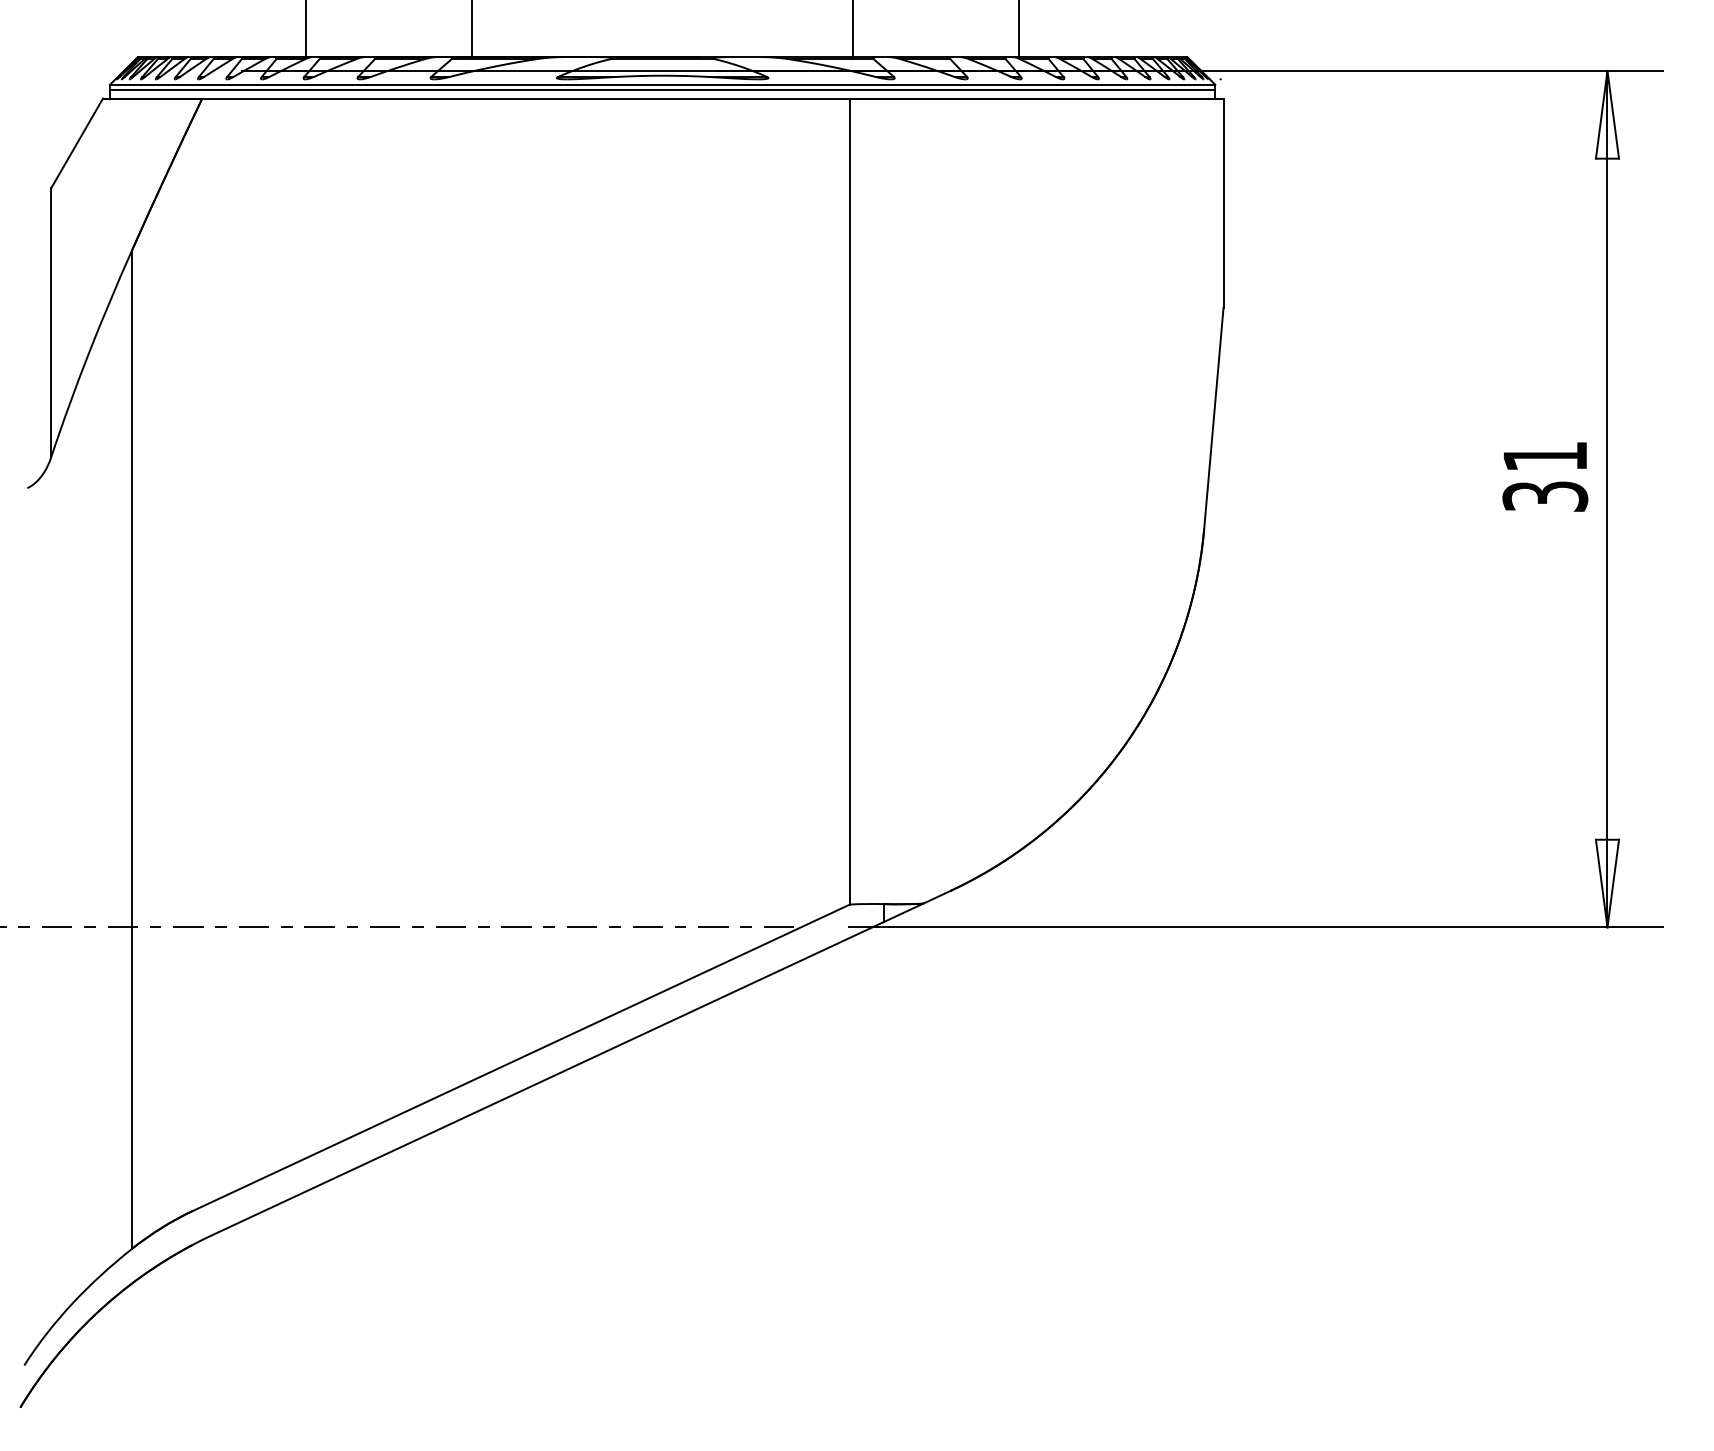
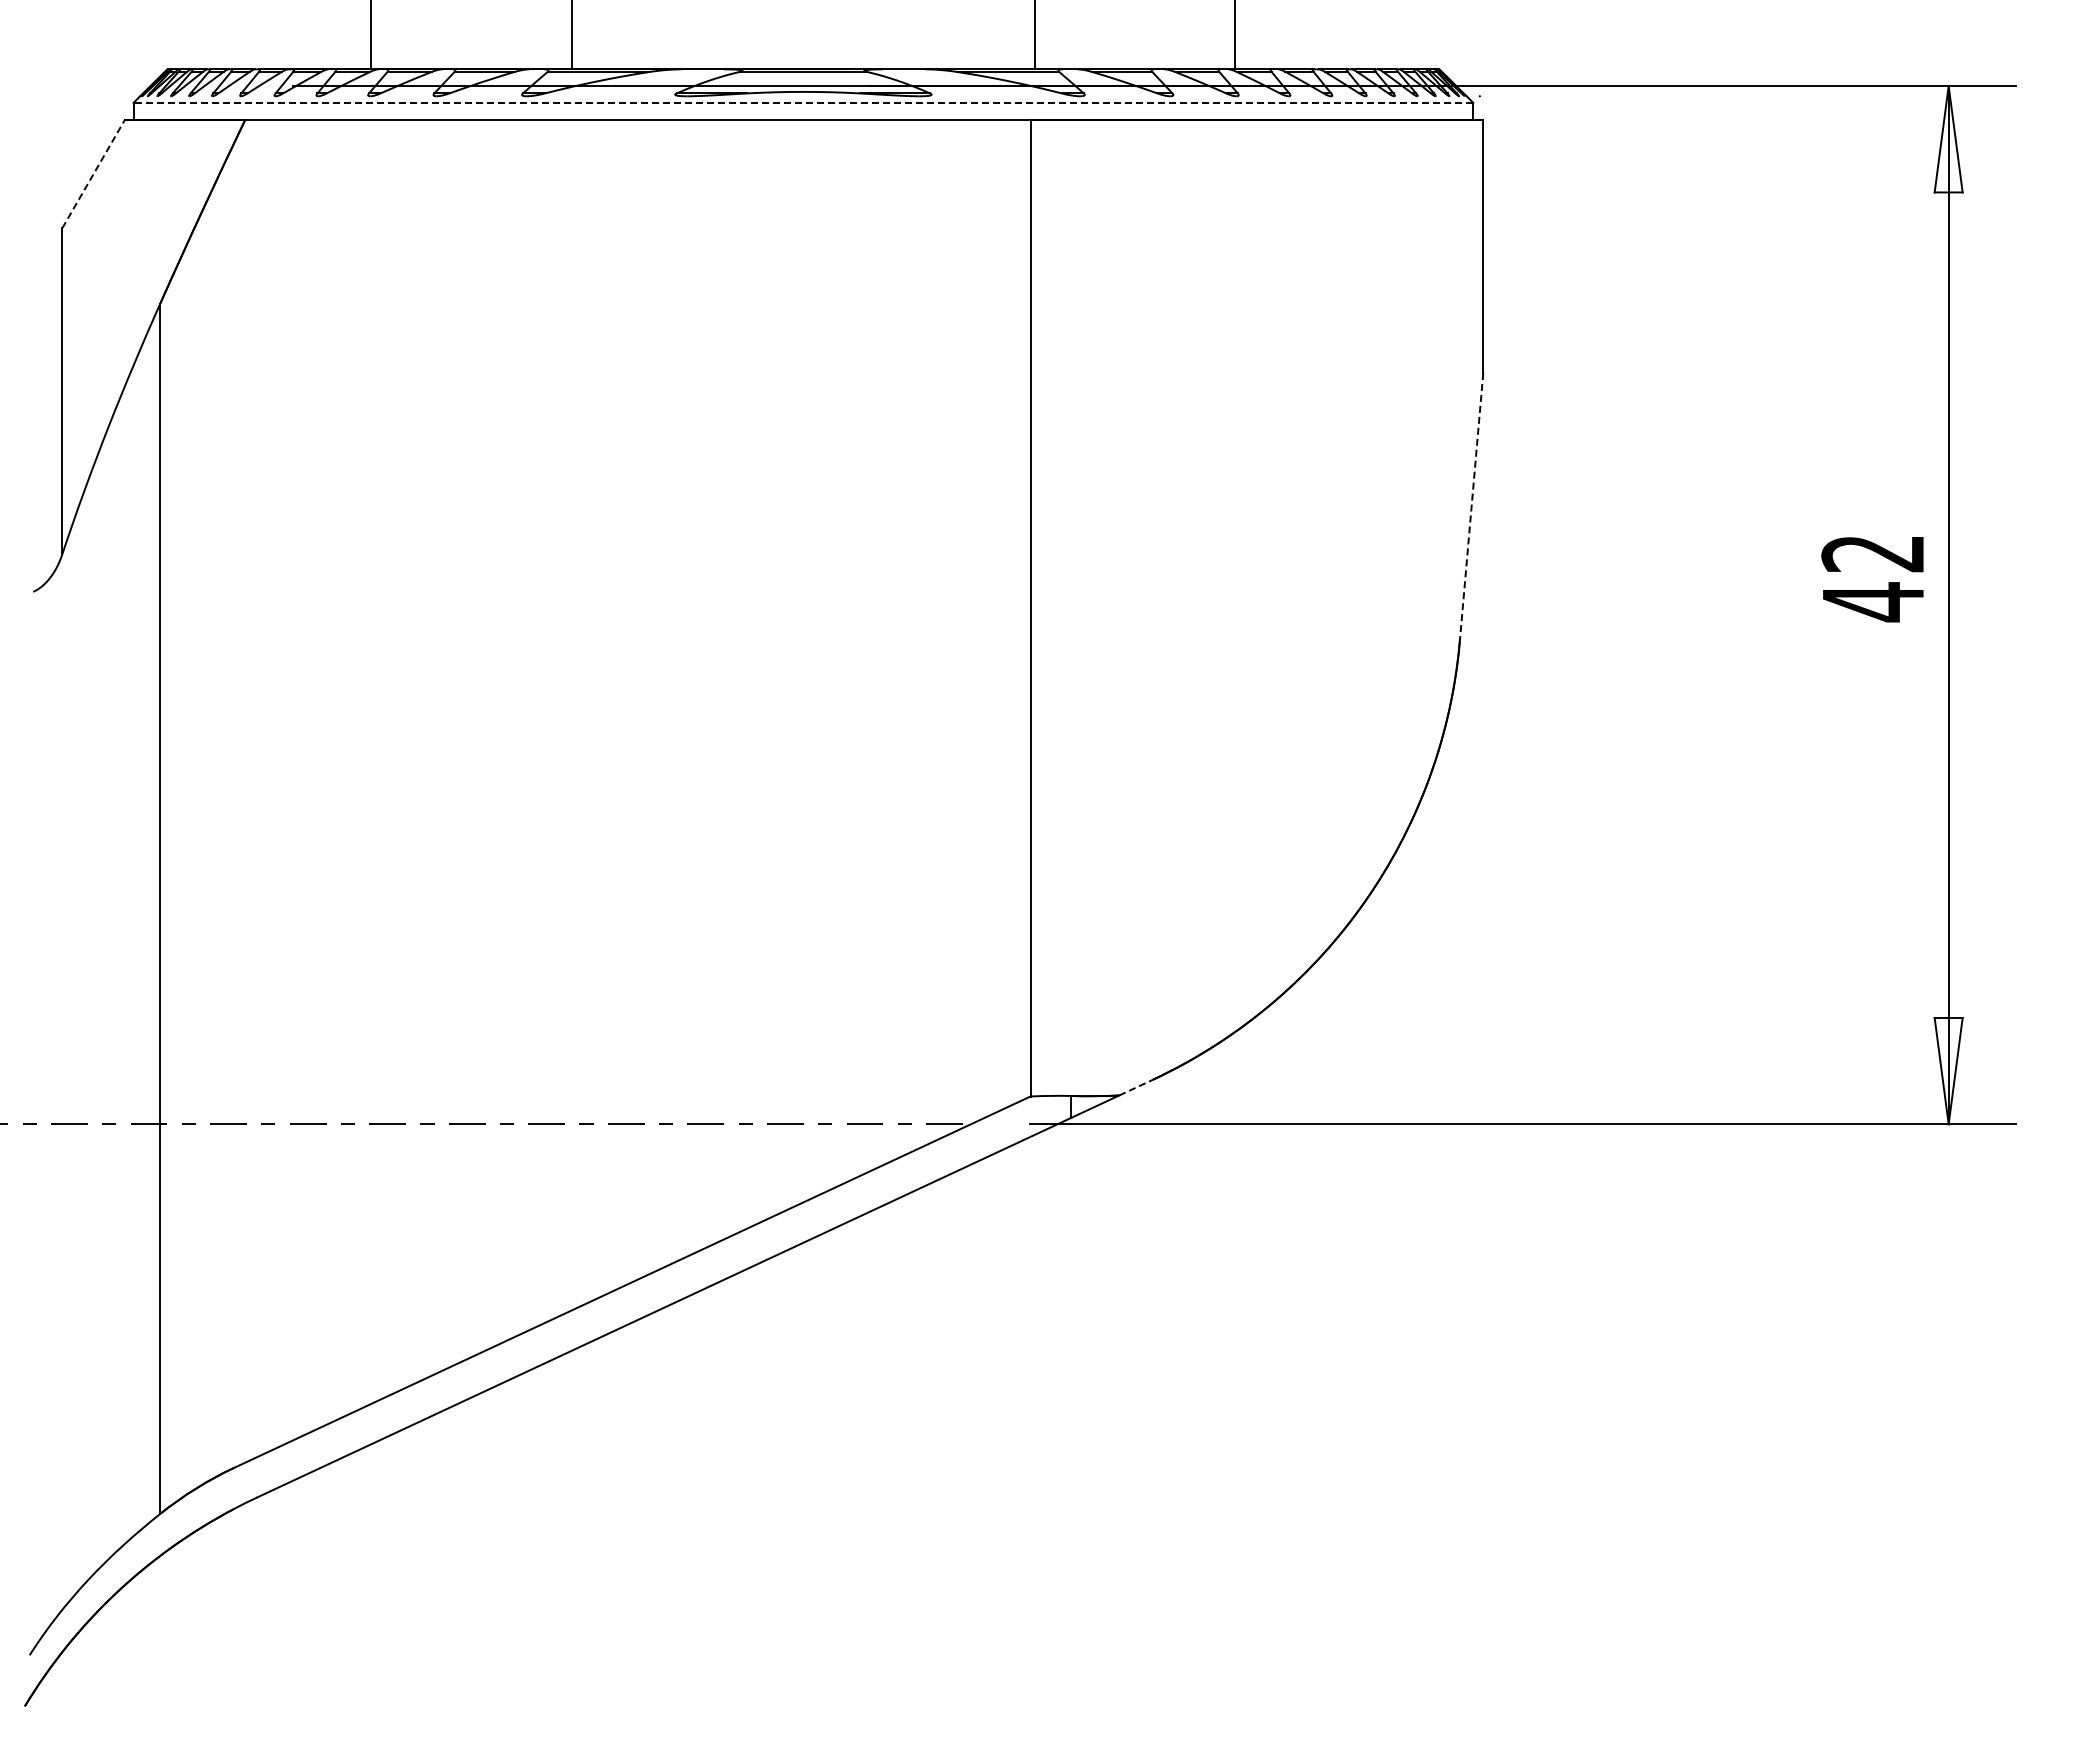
line: (662, 84) -> (803, 102), solid -> dashed
line: (662, 89) -> (803, 108), removed
line: (76, 143) -> (93, 173), solid -> dashed
line: (1213, 418) -> (1471, 507), solid -> dashed
text: (1545, 478) -> (1873, 579), 31 -> 42
line: (937, 897) -> (1136, 1087), solid -> dashed

